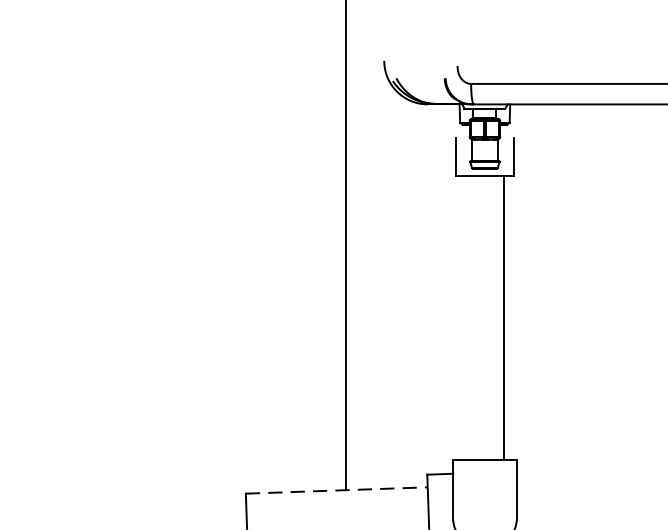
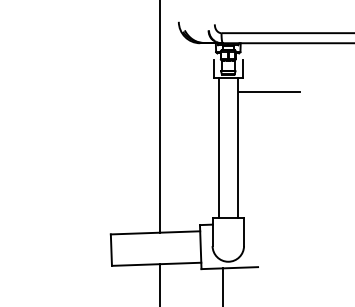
line: (566, 202) -> (268, 91), added
line: (465, 316) -> (218, 147), added
line: (336, 489) -> (155, 232), dashed -> solid

